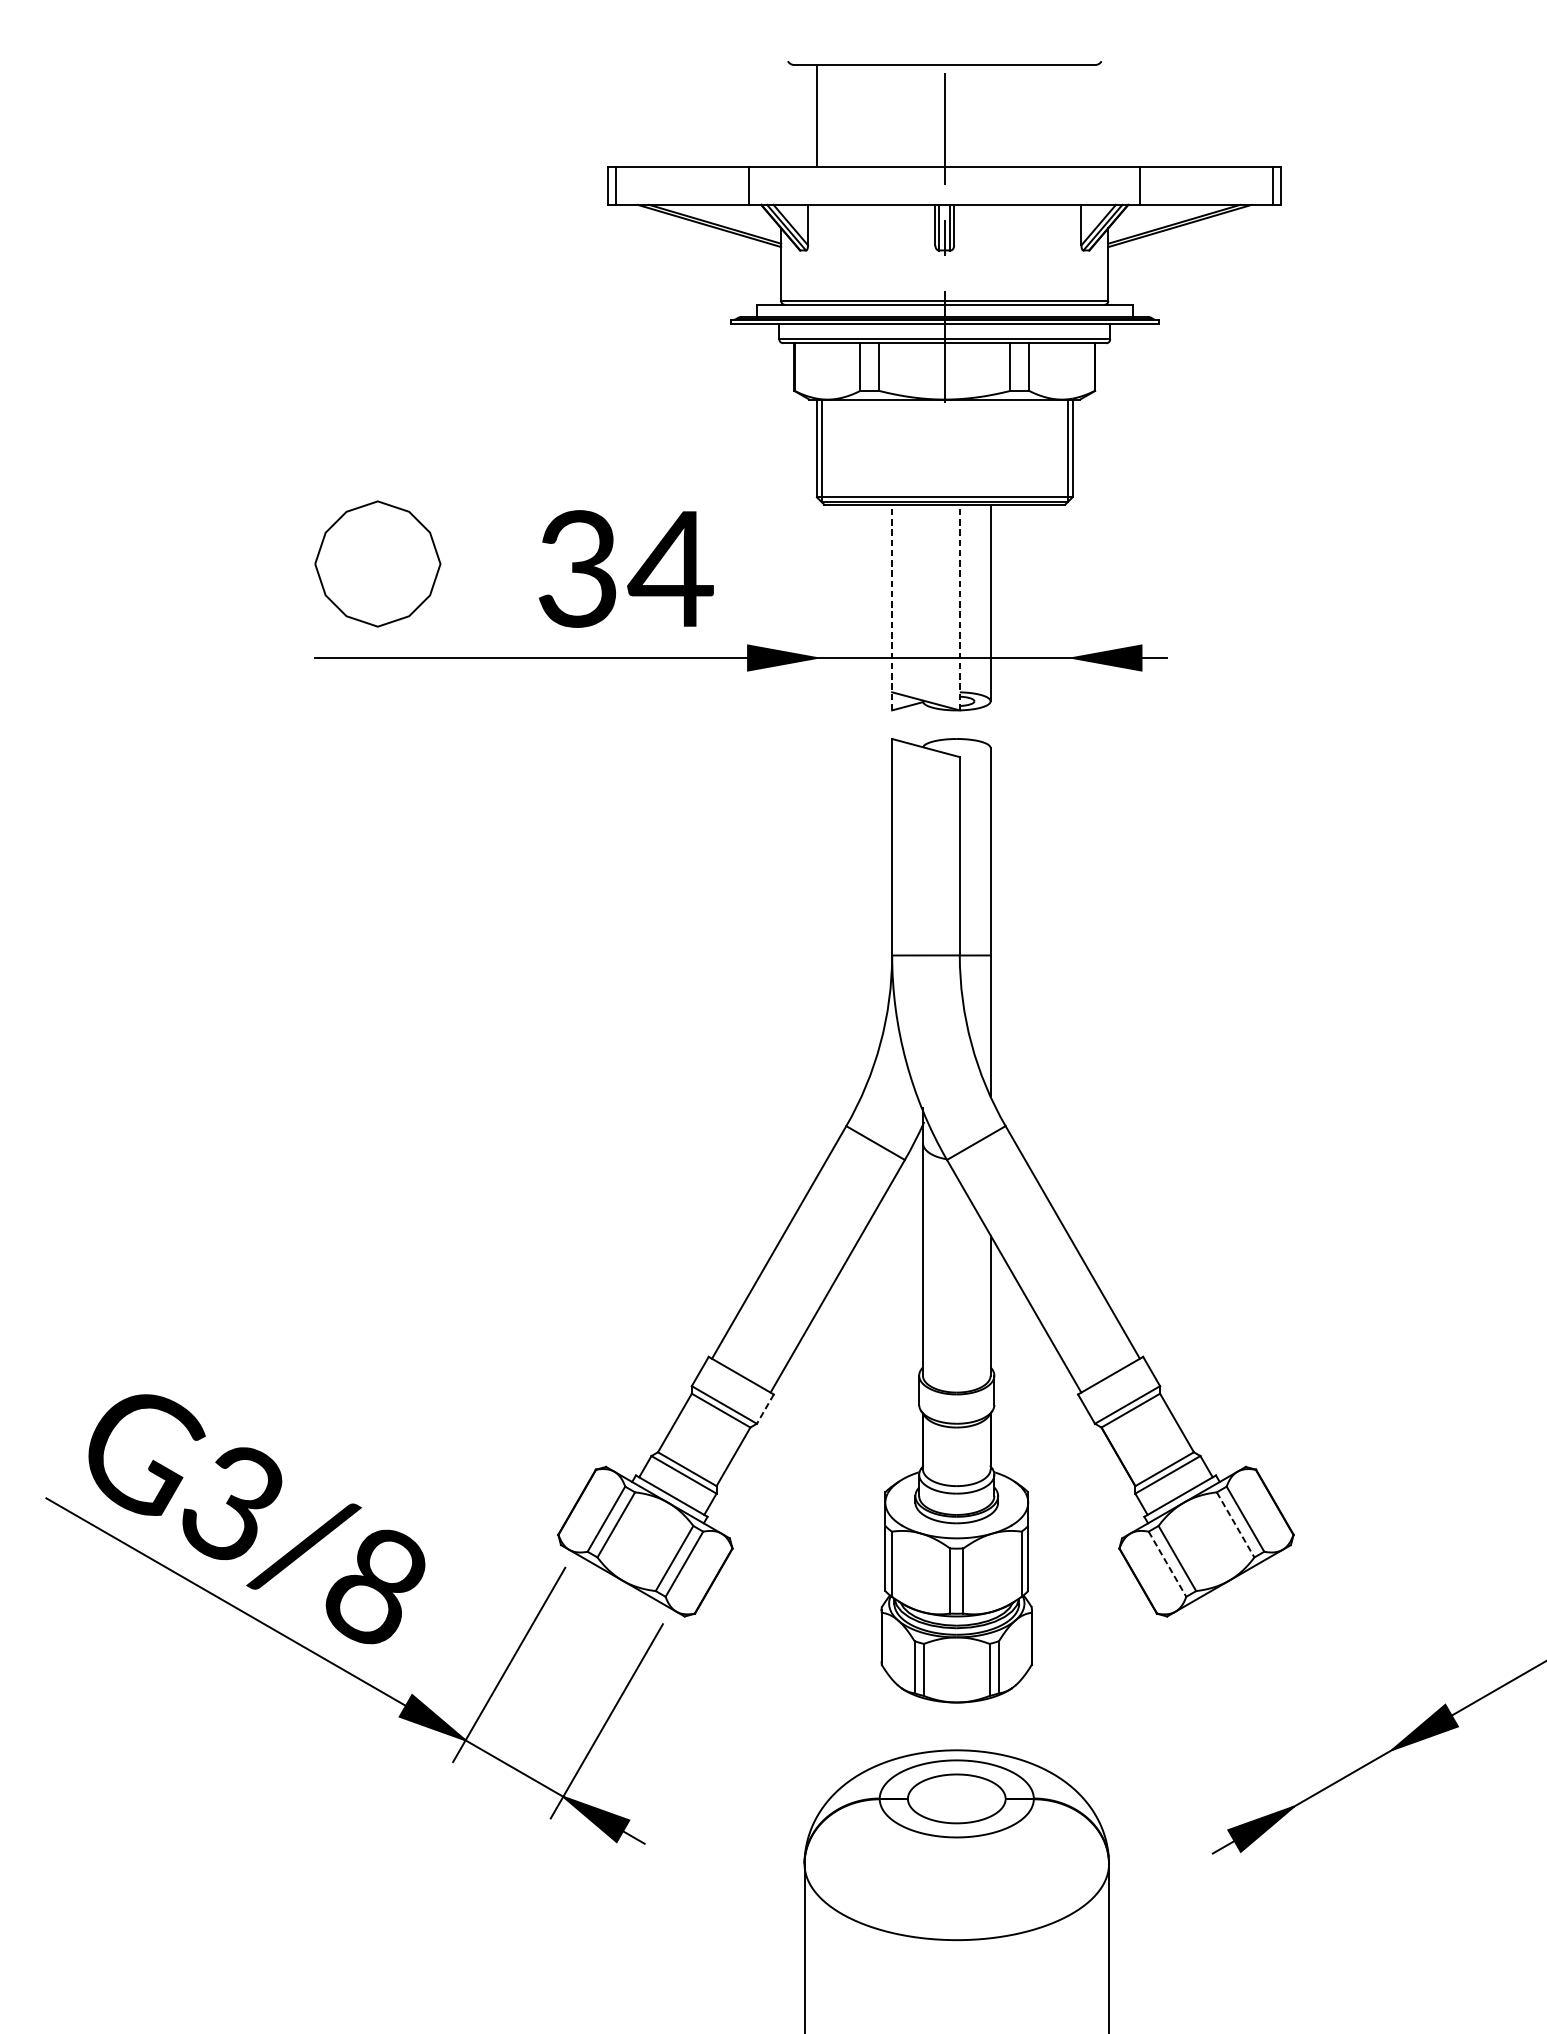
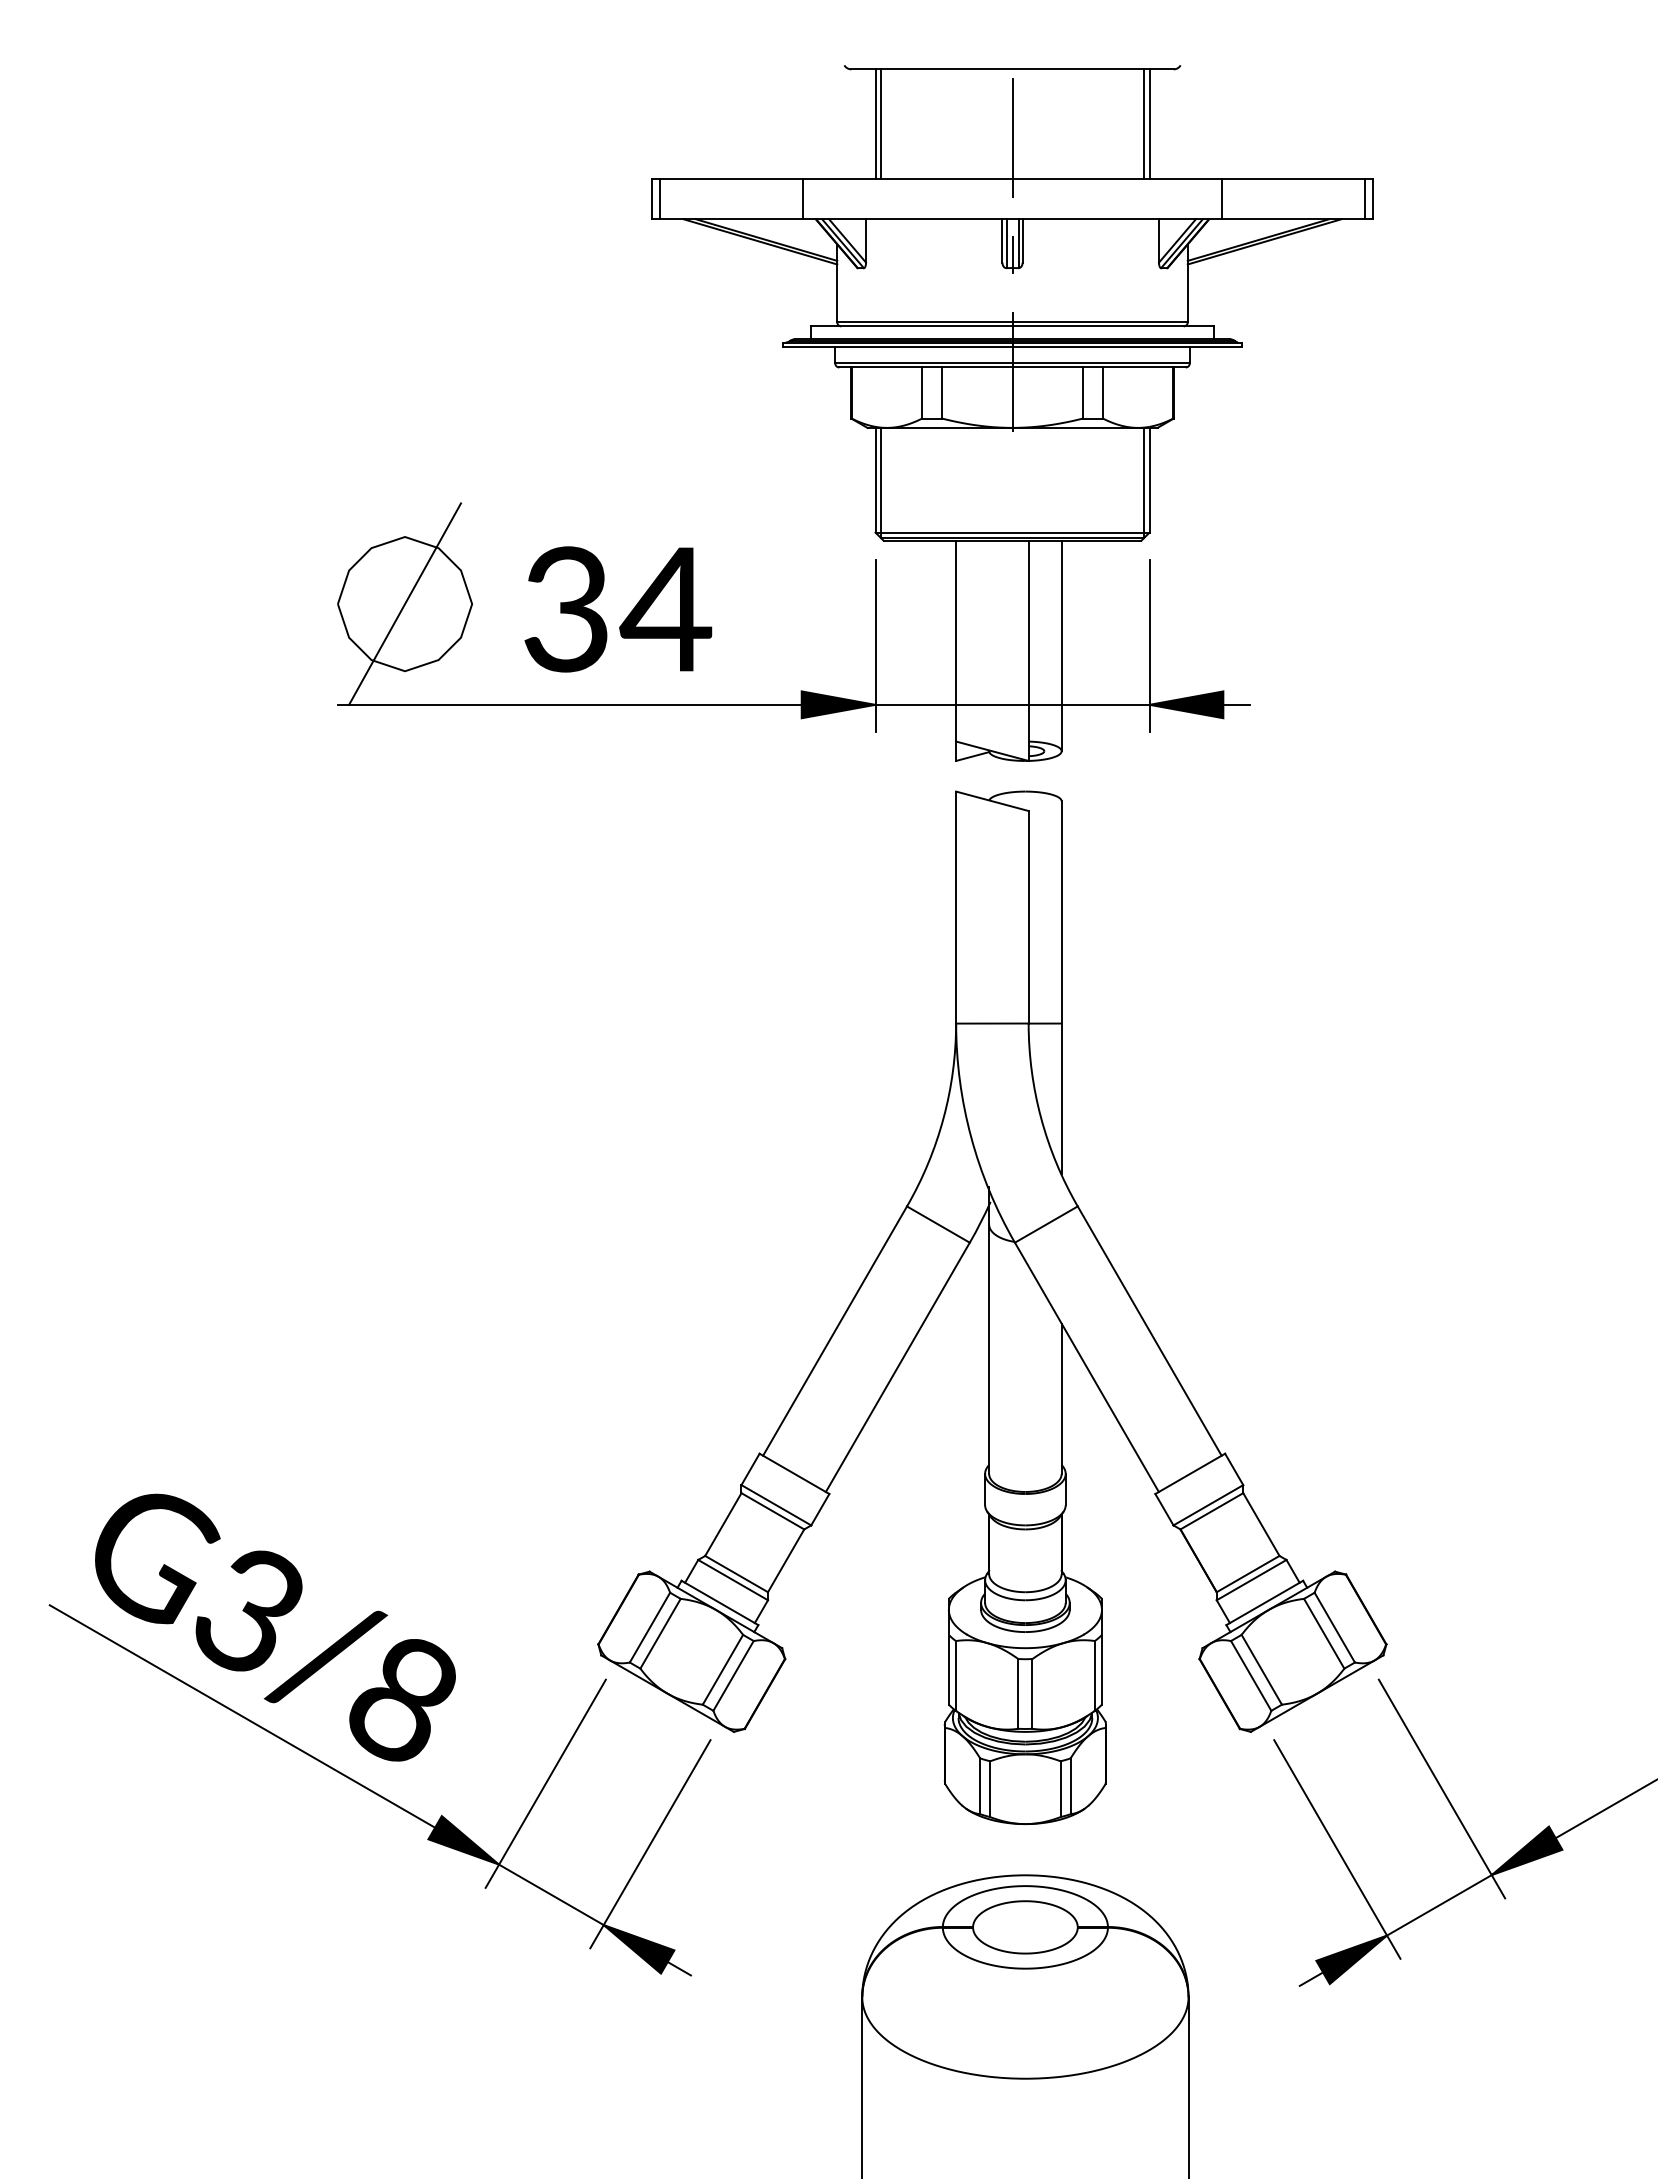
line: (821, 115) -> (880, 123), added
line: (1067, 115) -> (1144, 123), added
line: (1072, 115) -> (1149, 123), added
line: (378, 563) -> (405, 603), added
text: (626, 569) -> (618, 609), moved
line: (816, 602) -> (875, 645), added
line: (1072, 602) -> (1149, 645), added
line: (892, 607) -> (956, 650), dashed -> solid
line: (959, 607) -> (1028, 650), dashed -> solid
line: (765, 1409) -> (820, 1510), dashed -> solid
line: (1235, 1525) -> (1324, 1634), dashed -> solid
line: (1167, 1564) -> (1251, 1676), dashed -> solid
line: (1345, 1669) -> (1441, 1788), added
line: (1248, 1726) -> (1337, 1849), added

